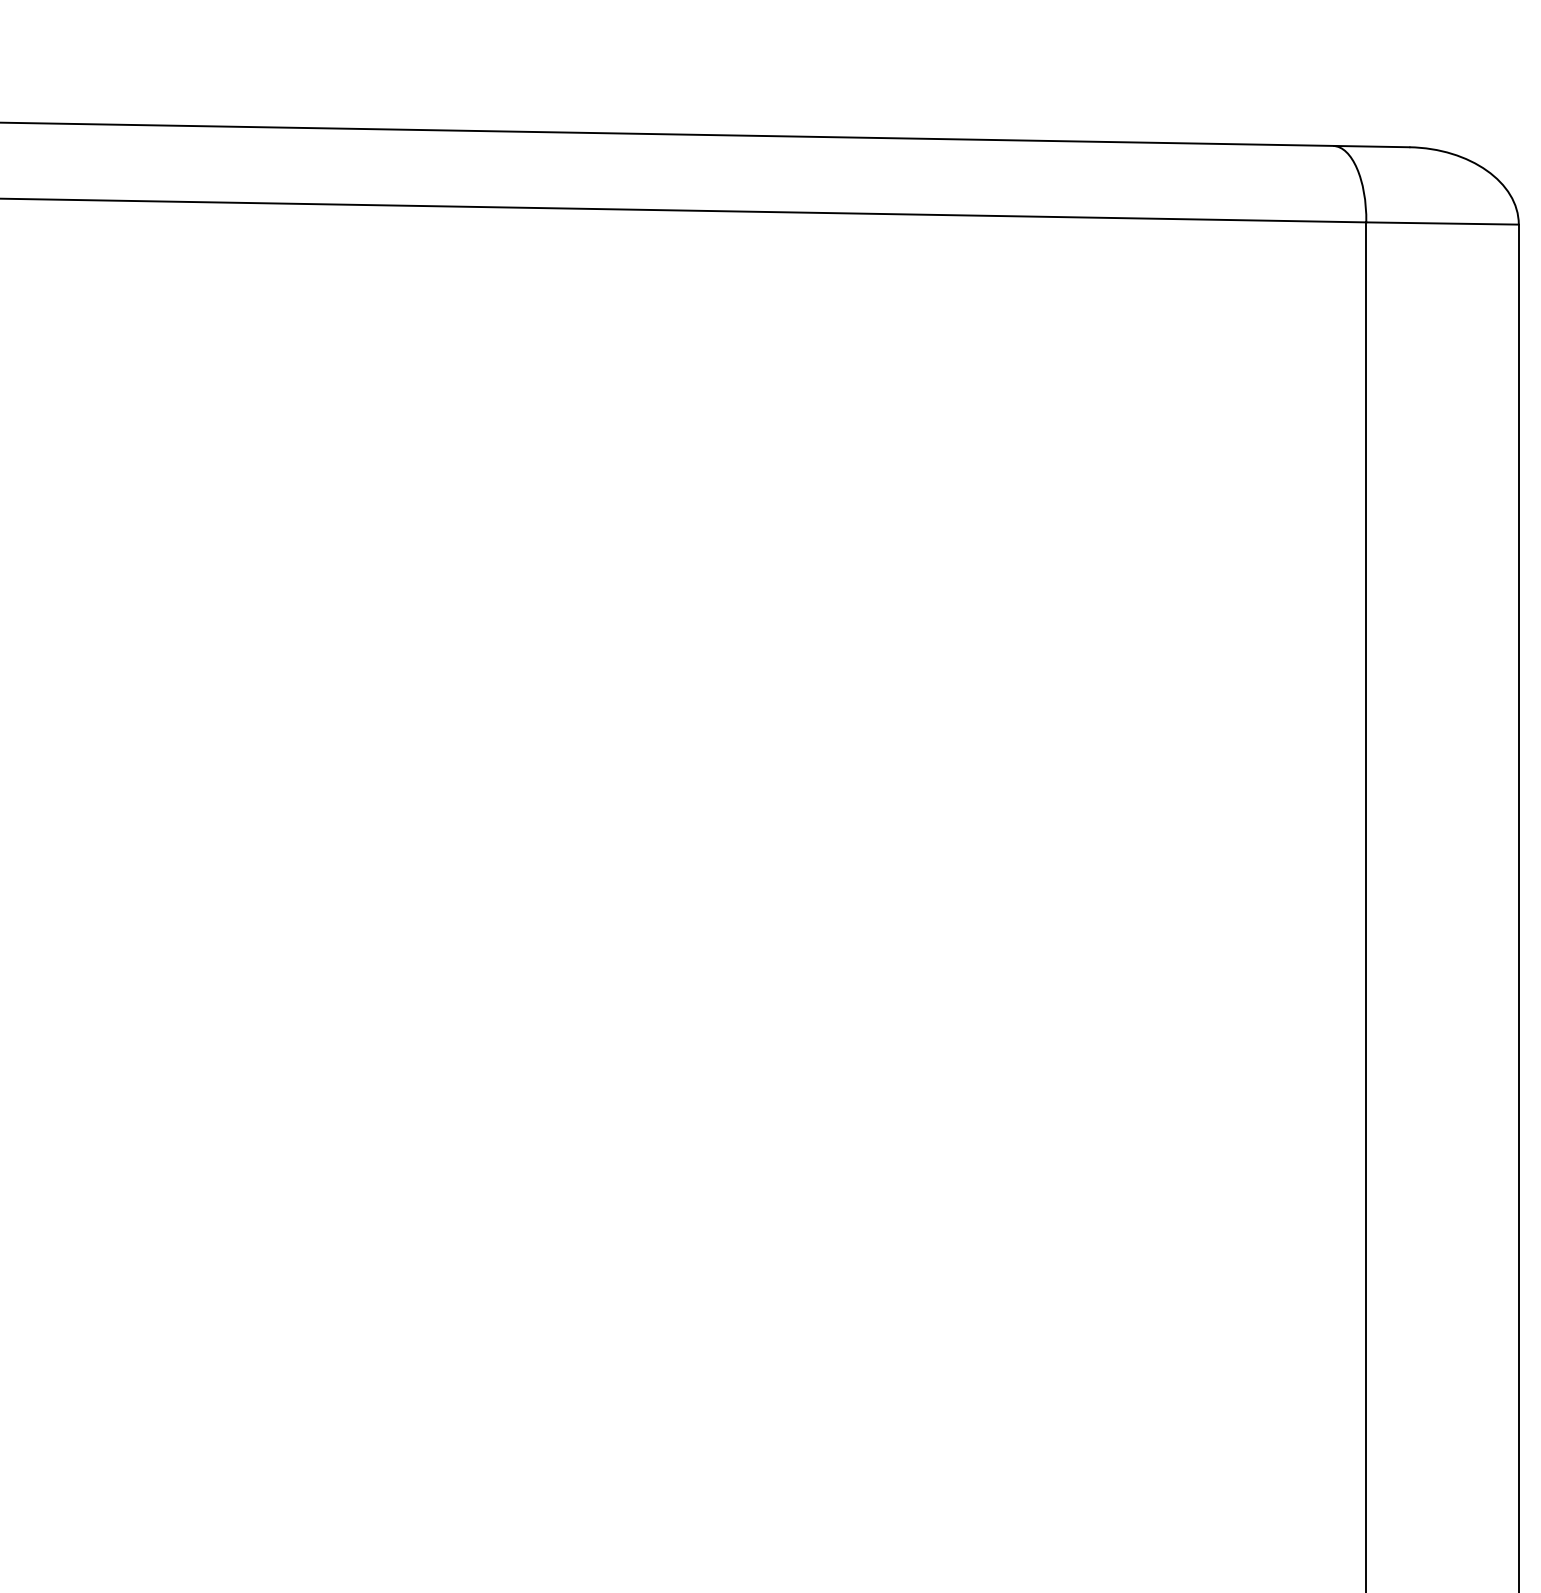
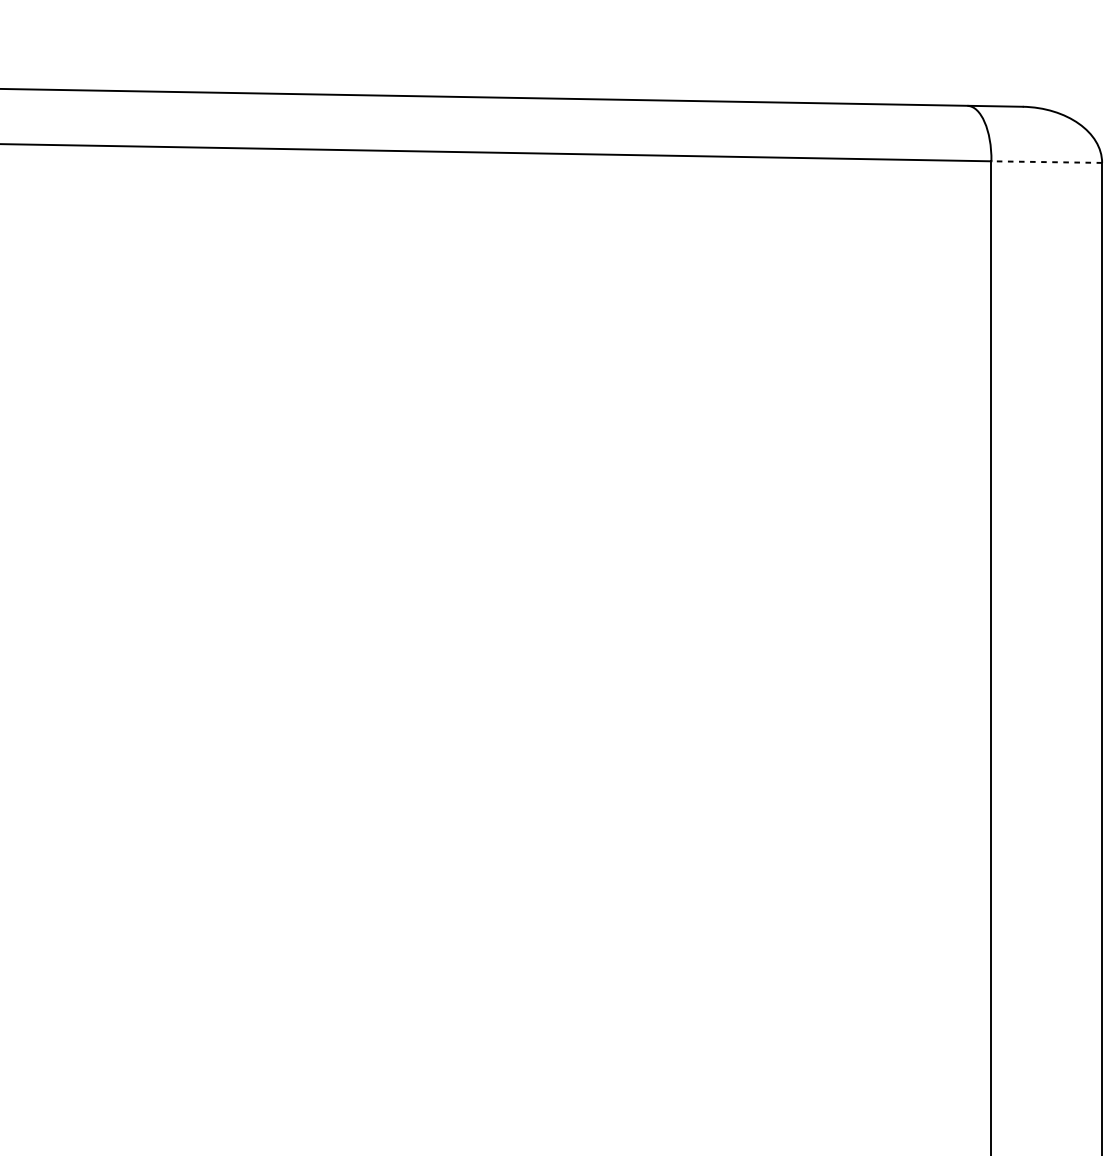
line: (1442, 223) -> (1046, 162), solid -> dashed

